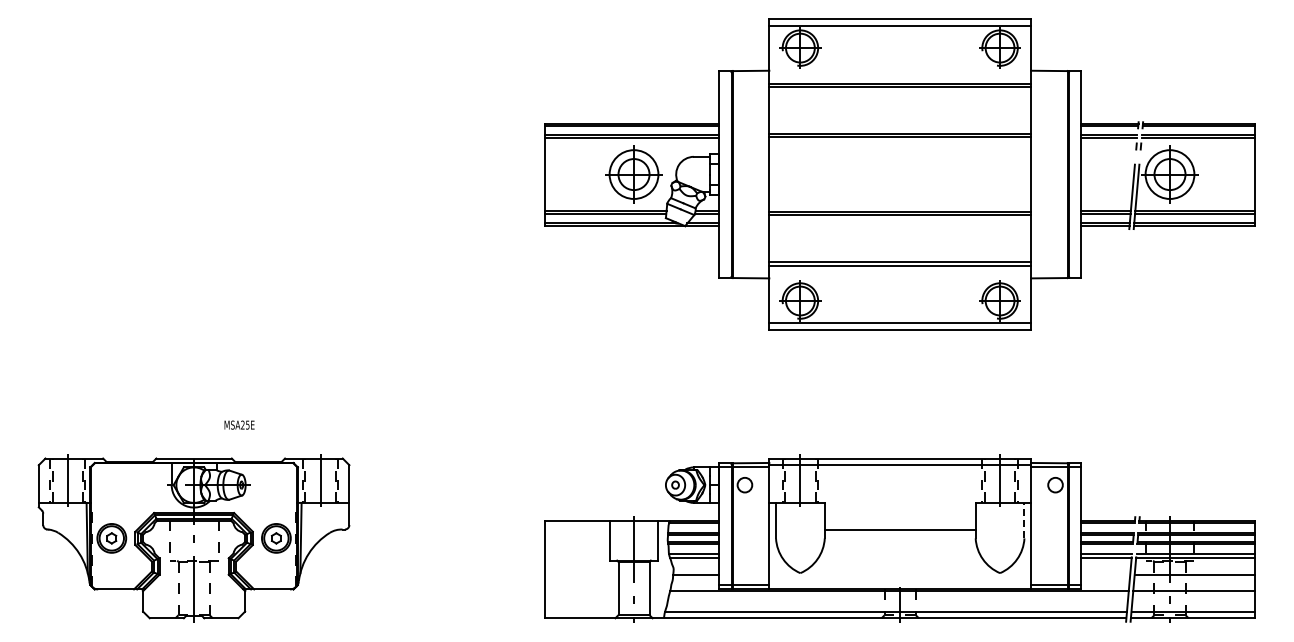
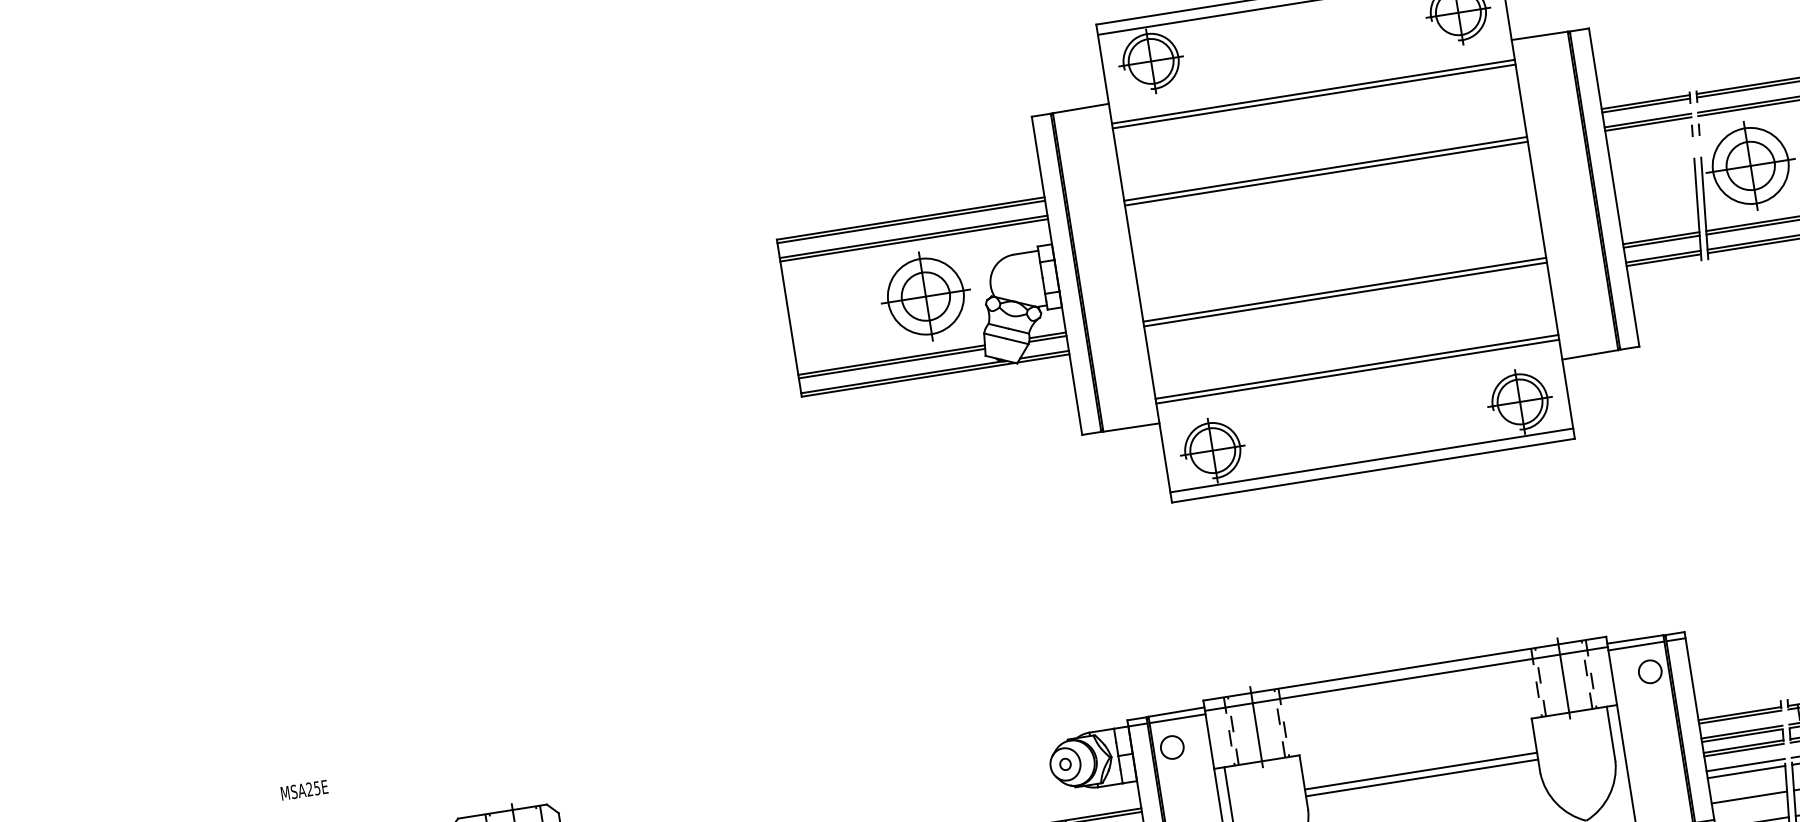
text: (239, 424) -> (304, 789), moved
line: (1024, 520) -> (1611, 733), dashed -> solid
line: (899, 525) -> (1419, 771), added
line: (1105, 574) -> (1748, 797), added

